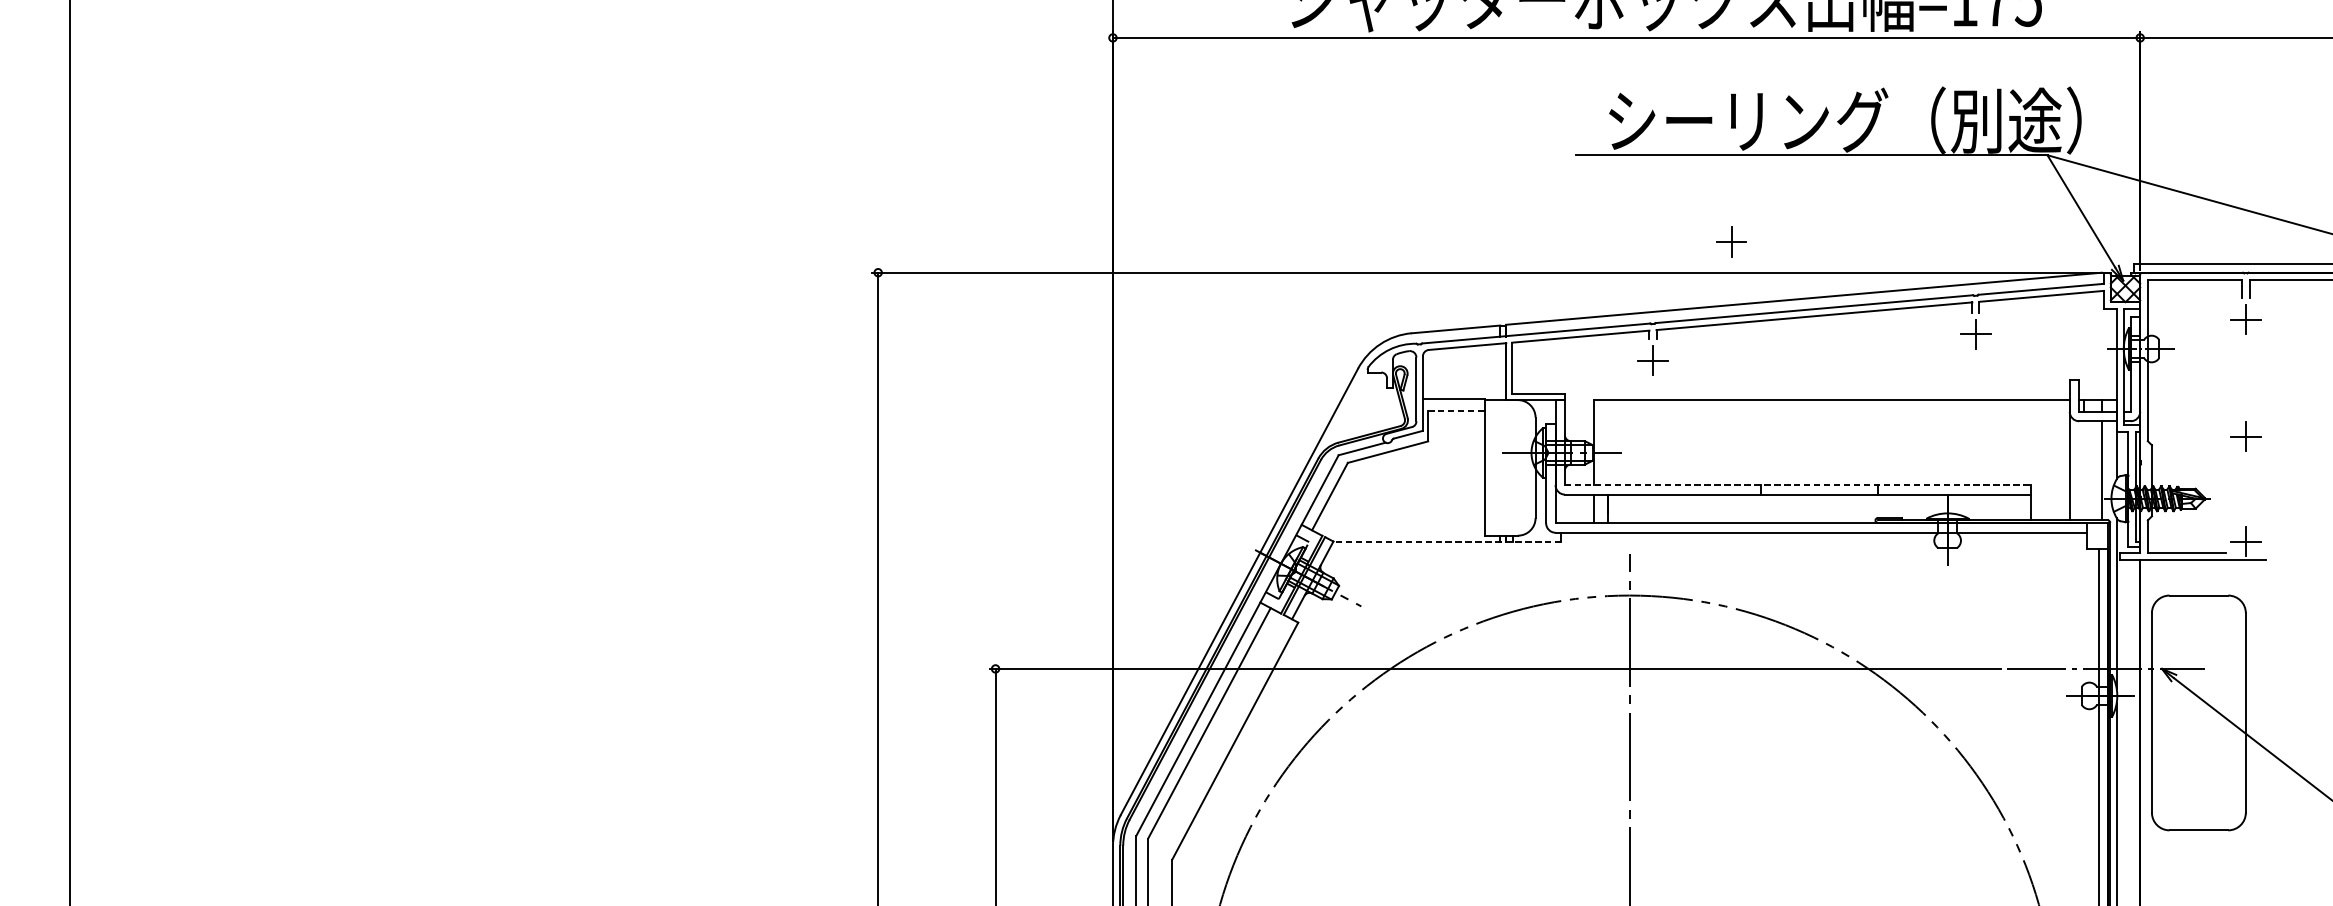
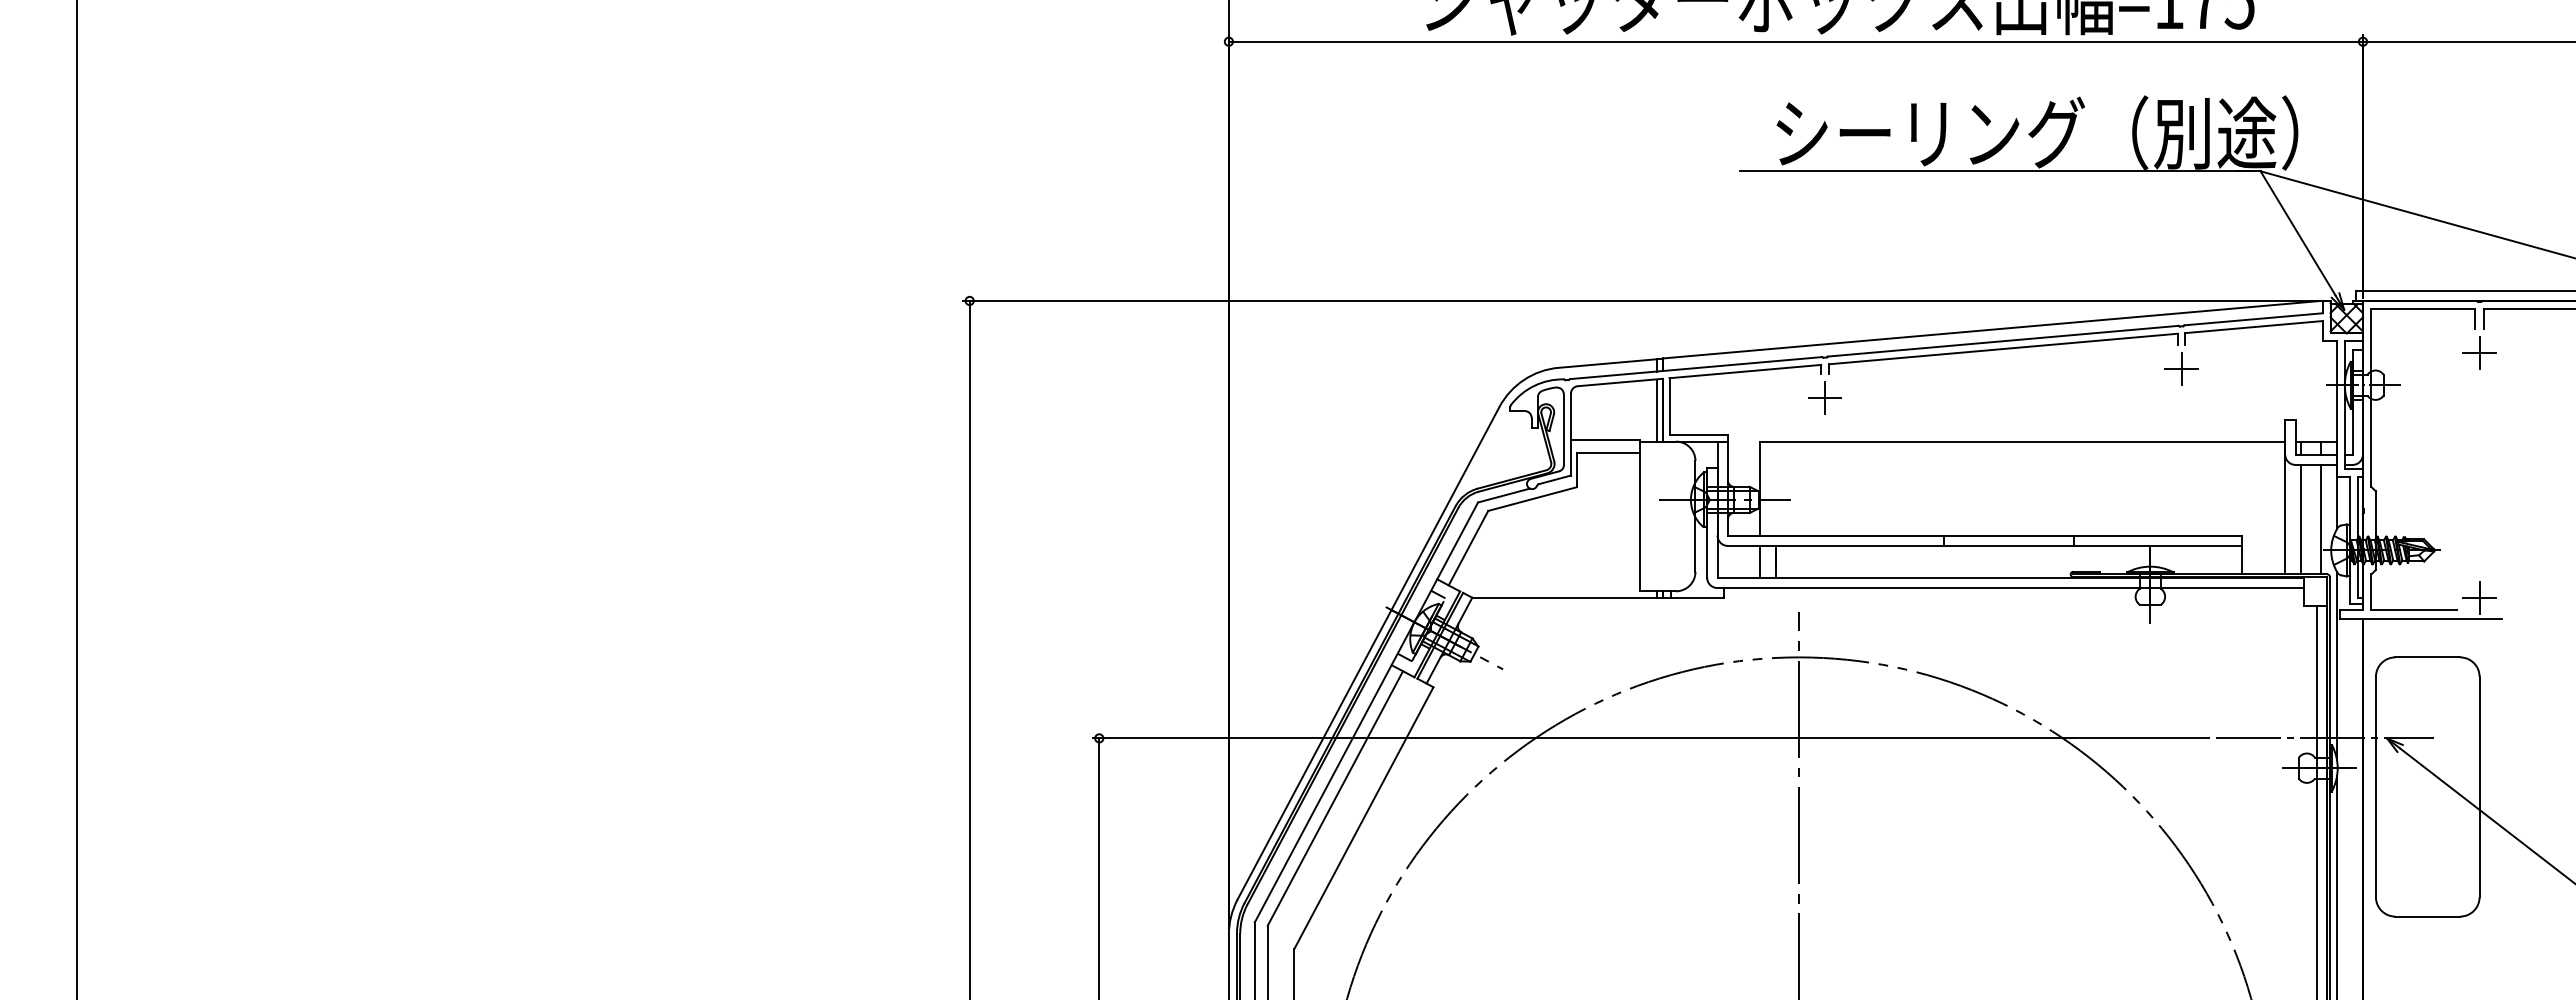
part: (1731, 241) -> (1911, 266), removed
line: (1500, 371) -> (1656, 410), added
line: (1456, 410) -> (1608, 453), dashed -> solid
part: (2245, 436) -> (2479, 481), removed
line: (2084, 469) -> (2301, 518), added
line: (1798, 485) -> (1985, 535), dashed -> solid
line: (1447, 541) -> (1598, 597), dashed -> solid

